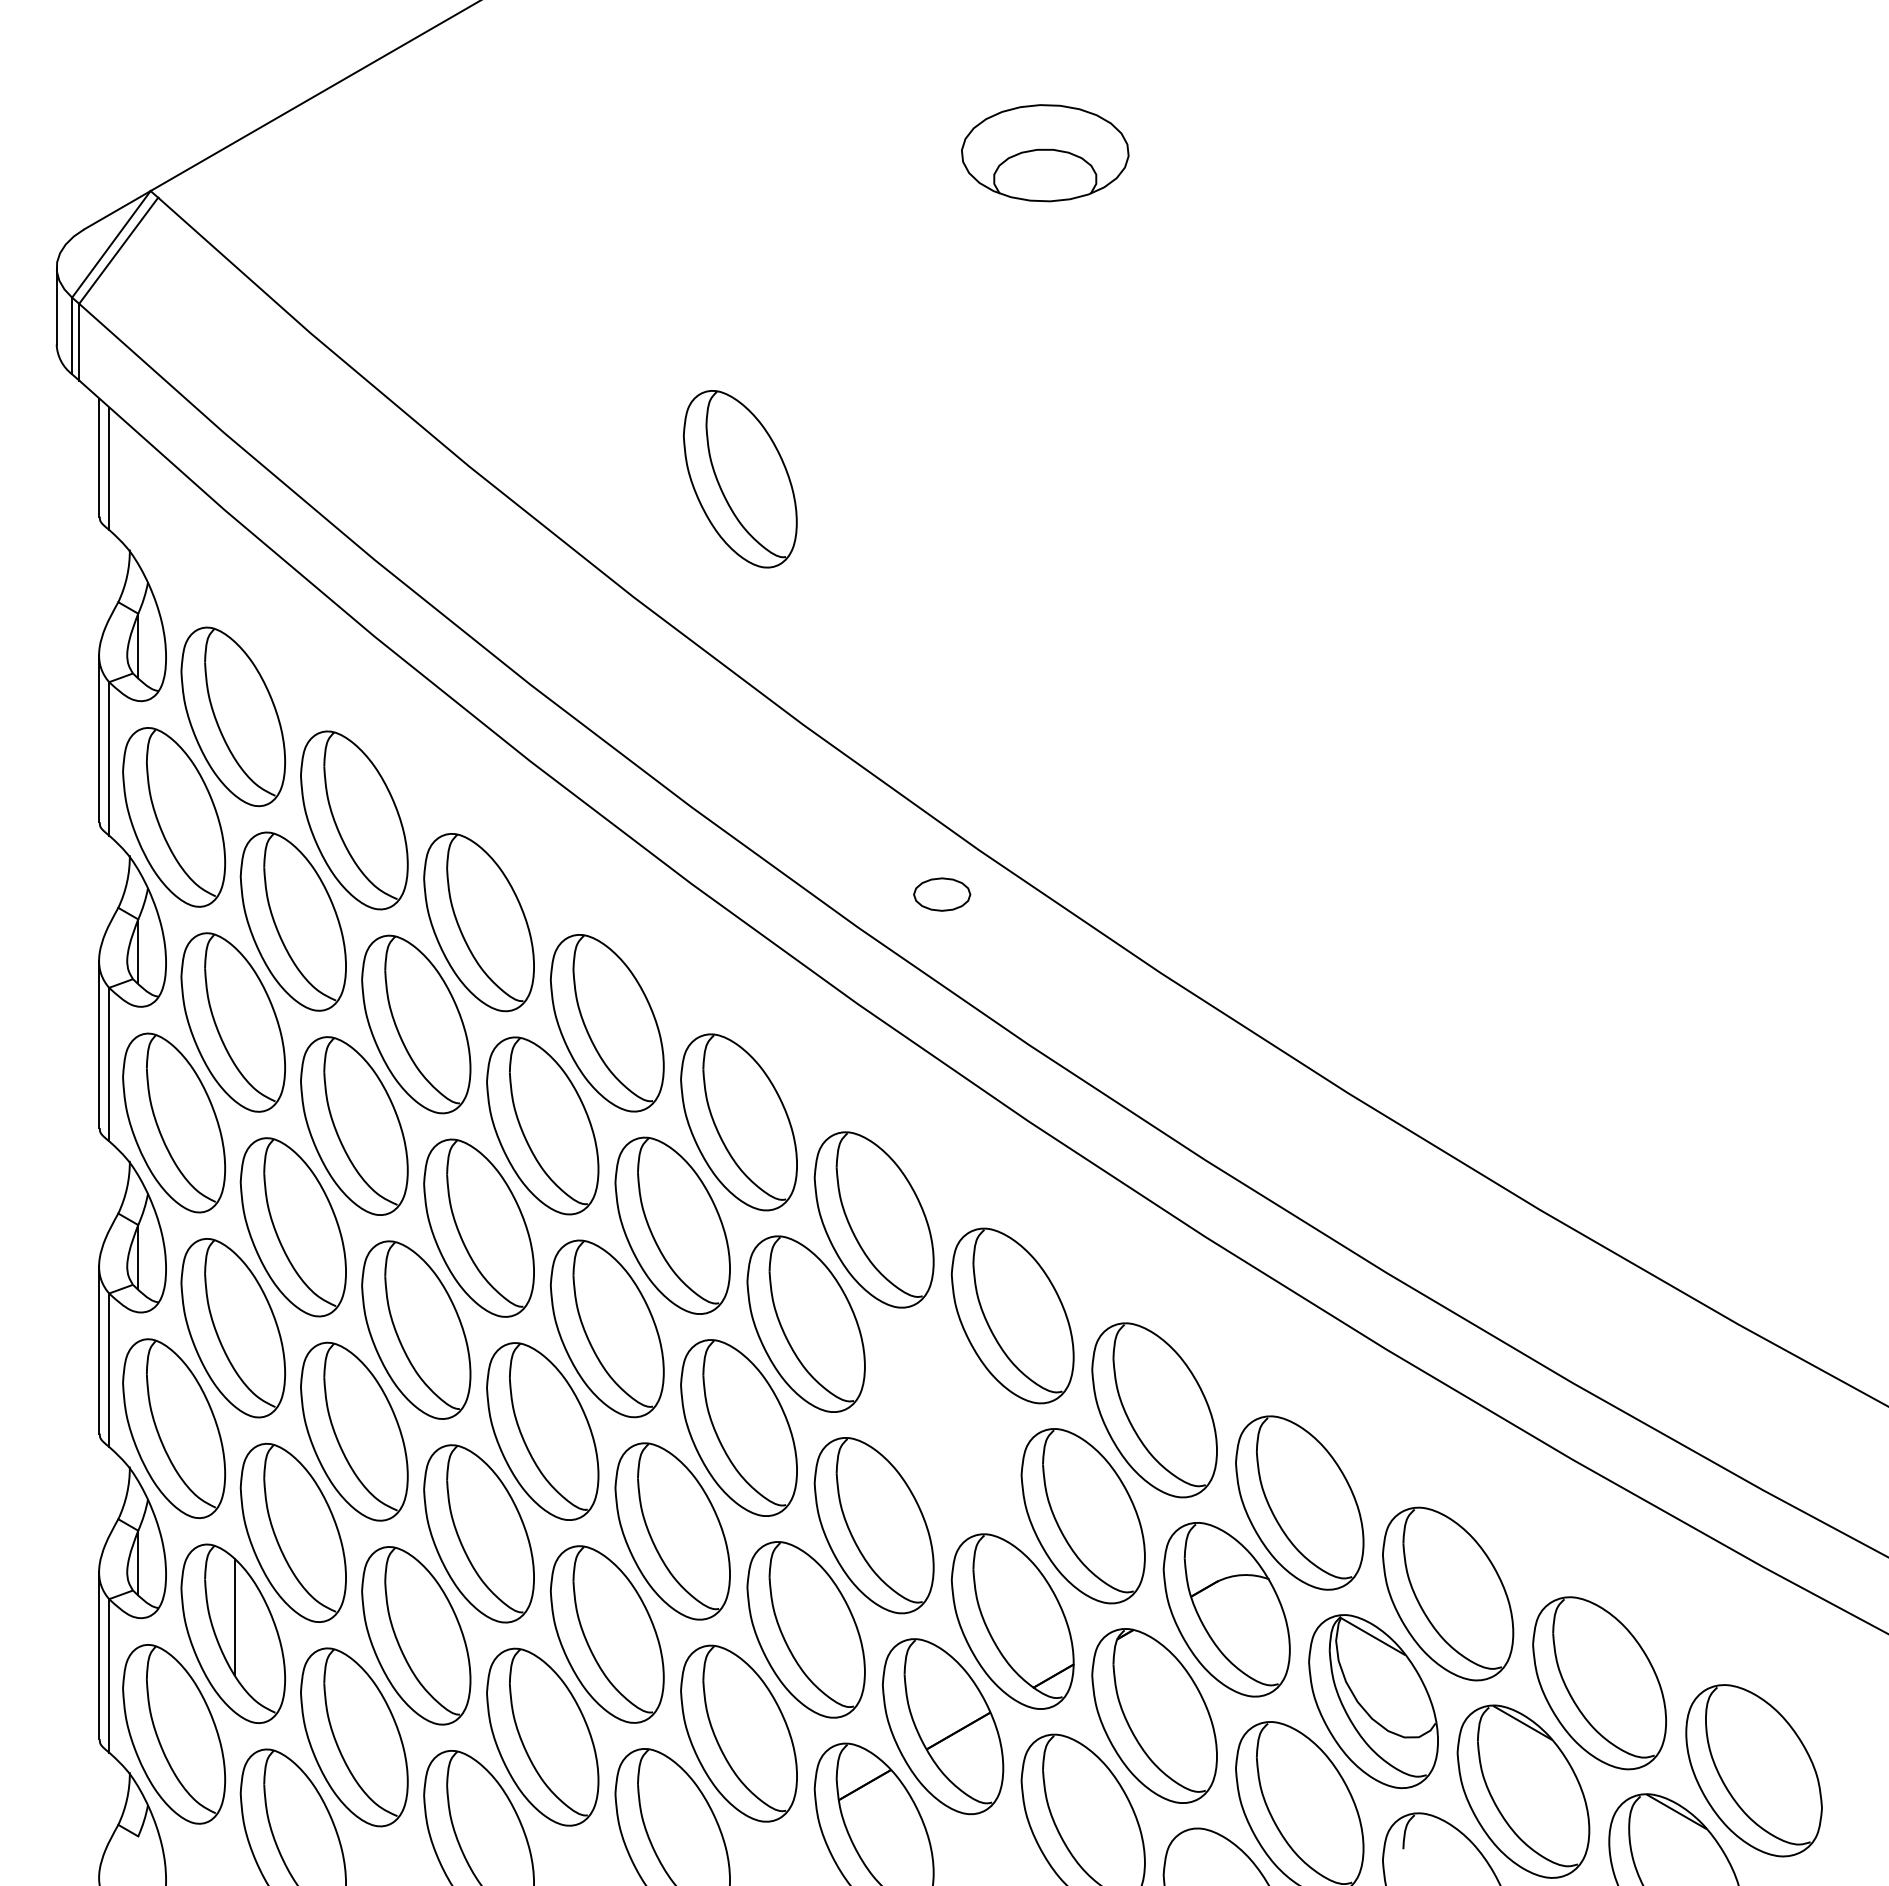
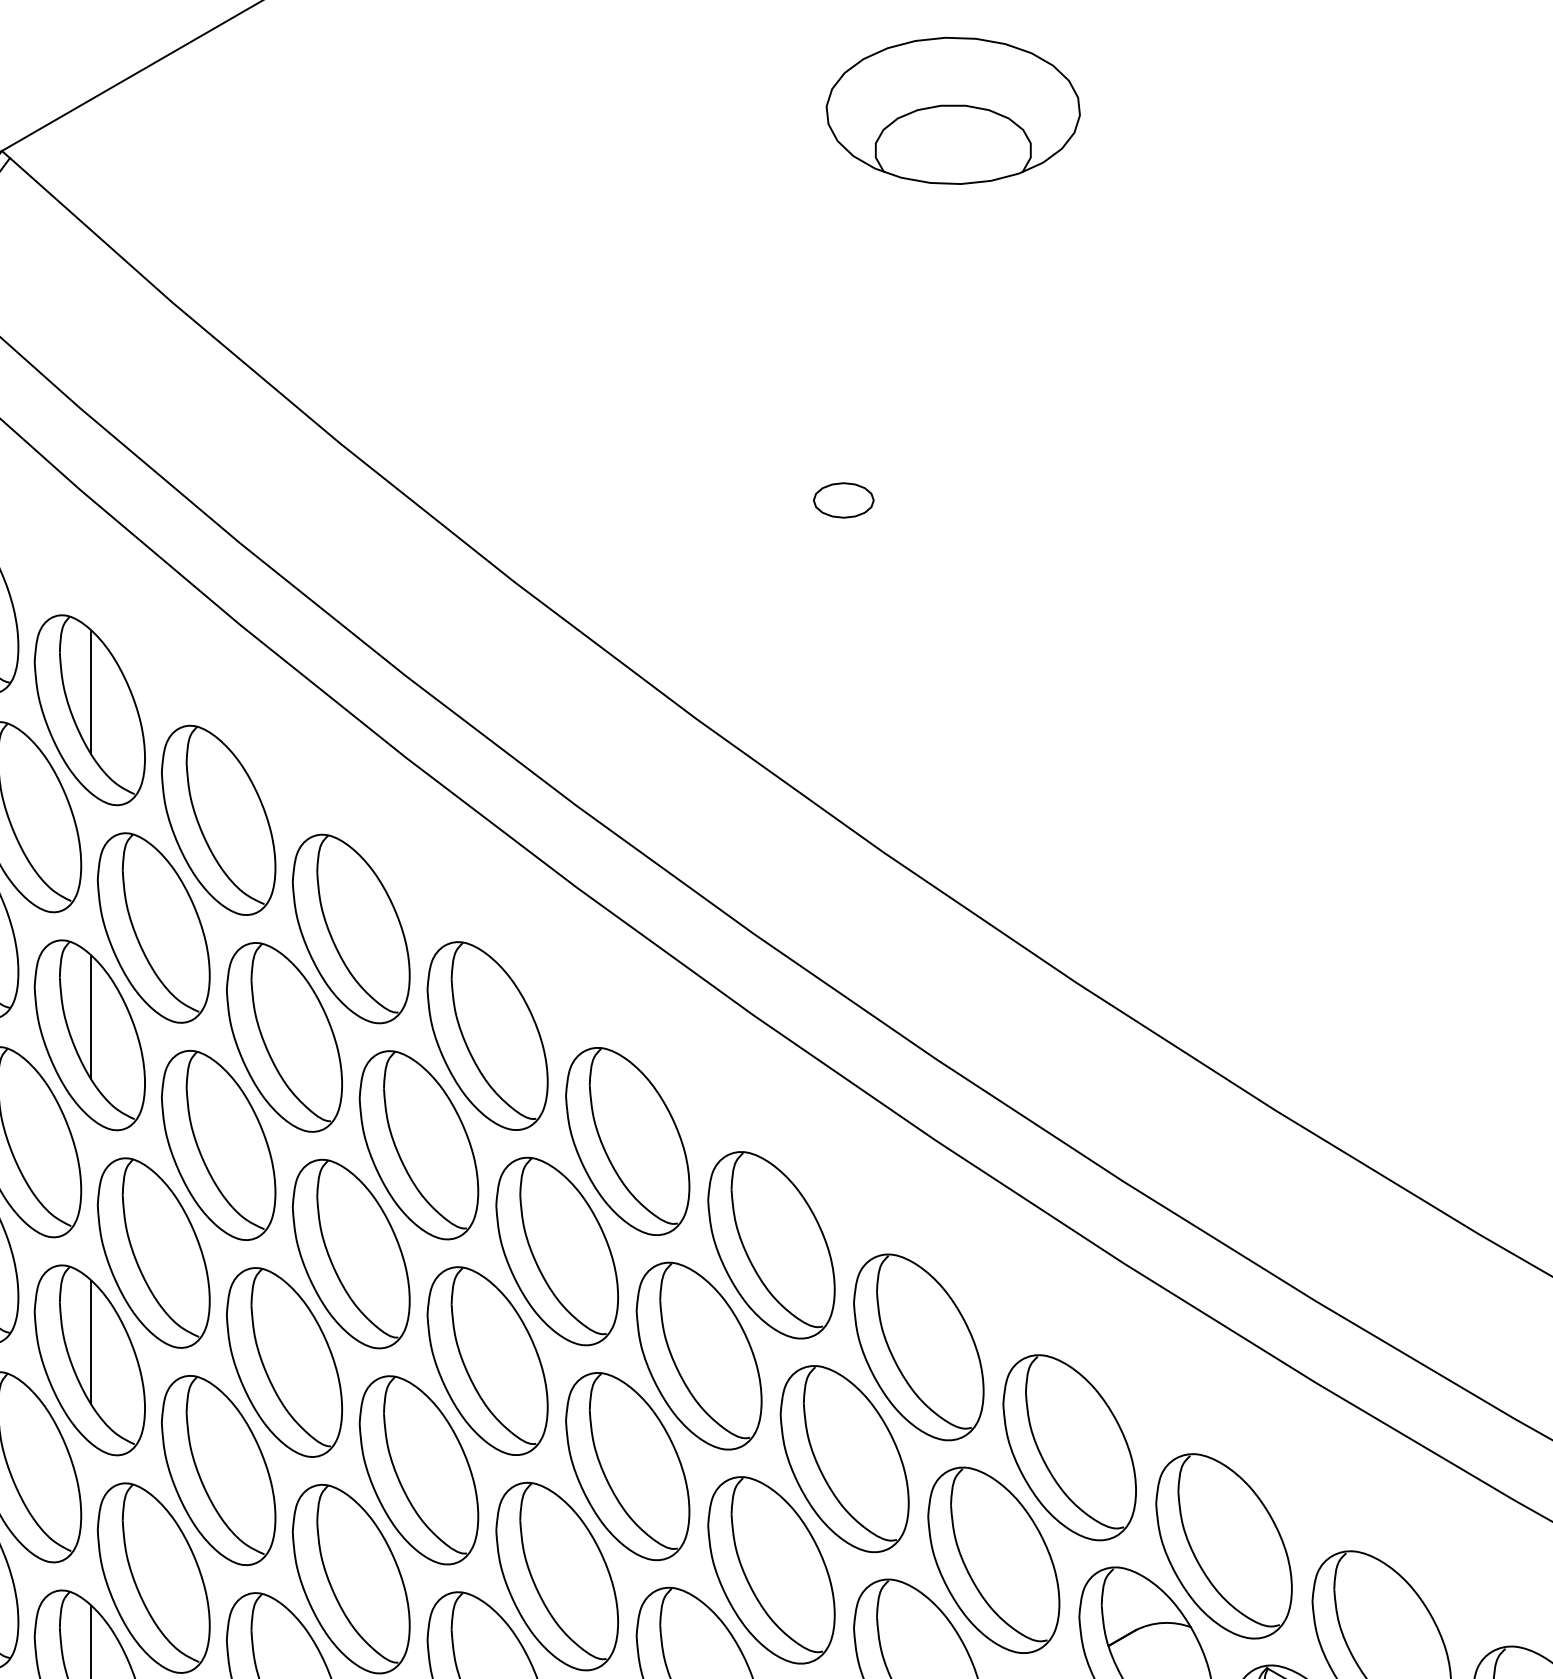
part: (1045, 152) -> (953, 110), size x1.43
part: (739, 479) -> (628, 457), removed
line: (234, 699) -> (91, 691), added
part: (942, 894) -> (844, 500), moved
line: (234, 1005) -> (91, 1017), added
line: (234, 1311) -> (91, 1342), added
part: (943, 1420) -> (845, 1458), added

